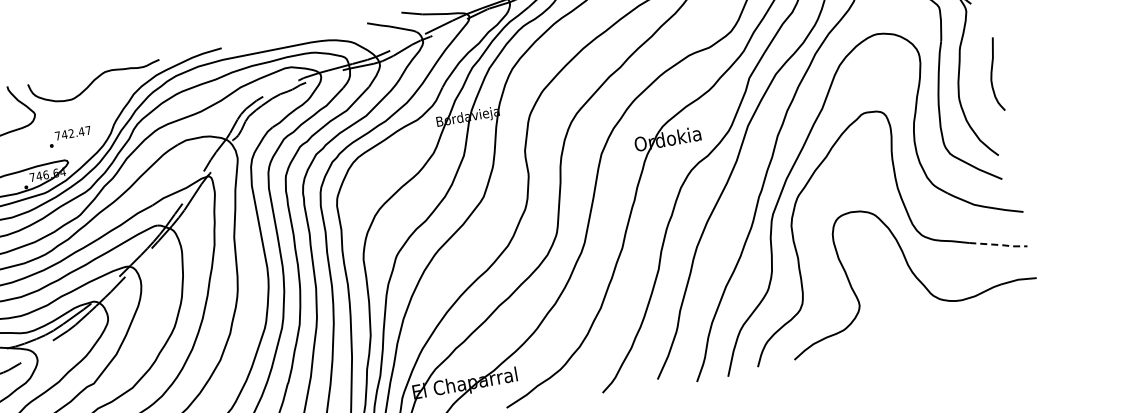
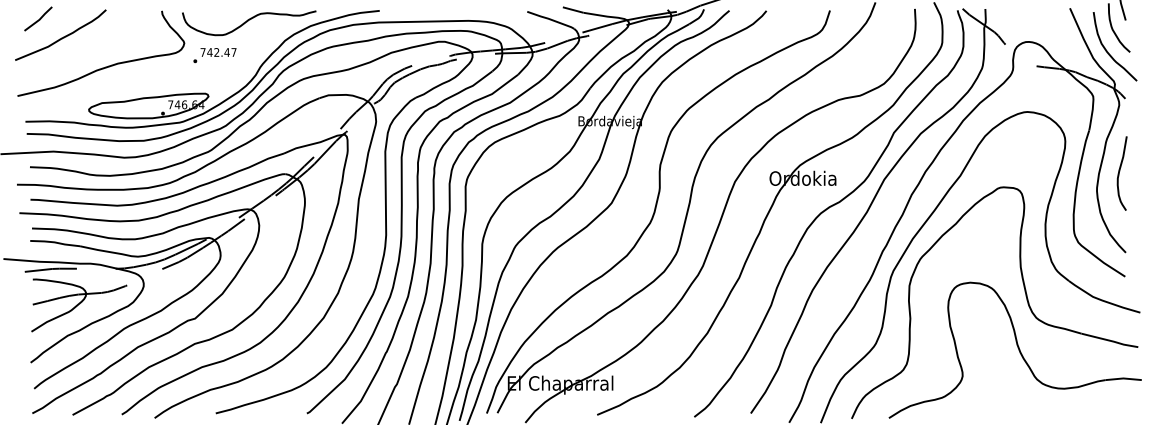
curve: (992, 75) -> (1119, 173), moved
text: (69, 136) -> (214, 55), moved
line: (1000, 245) -> (1111, 341), dashed -> solid

